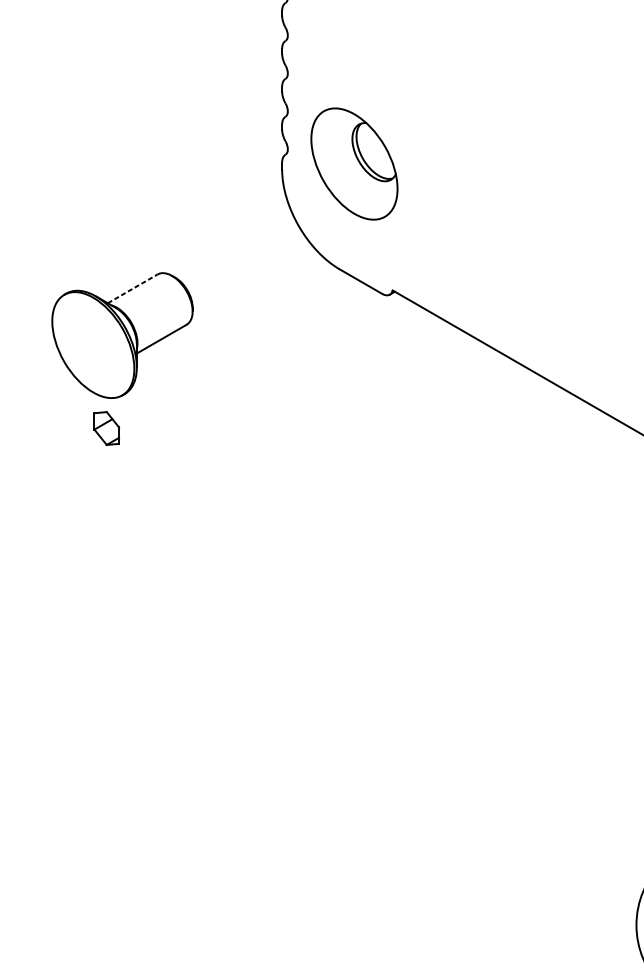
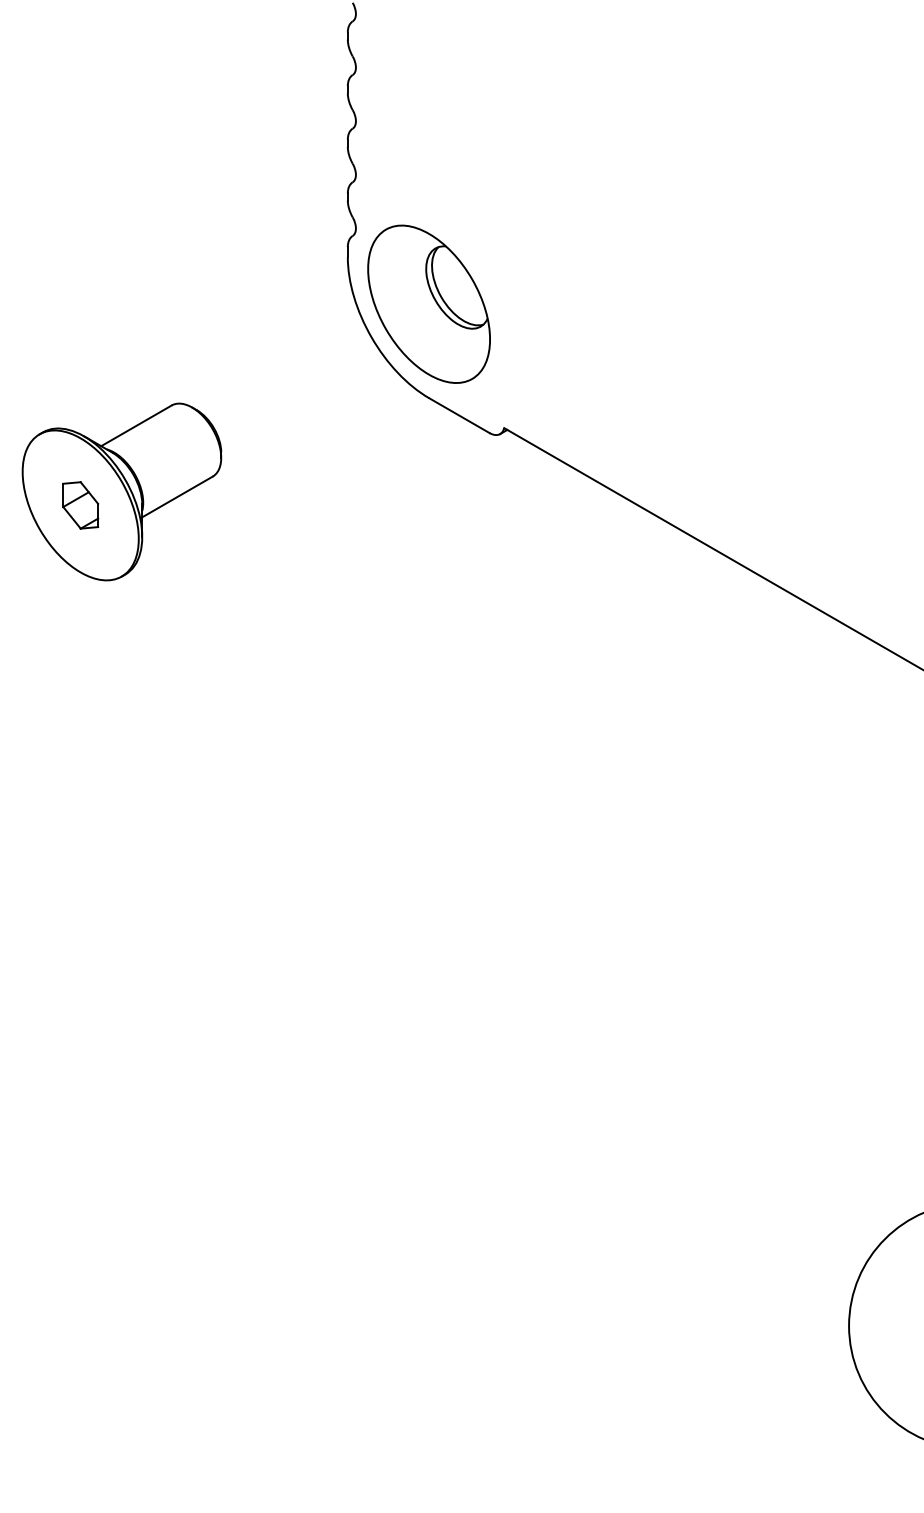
part: (354, 163) -> (428, 303), moved
line: (132, 288) -> (136, 425), dashed -> solid
part: (106, 428) -> (80, 505), moved

